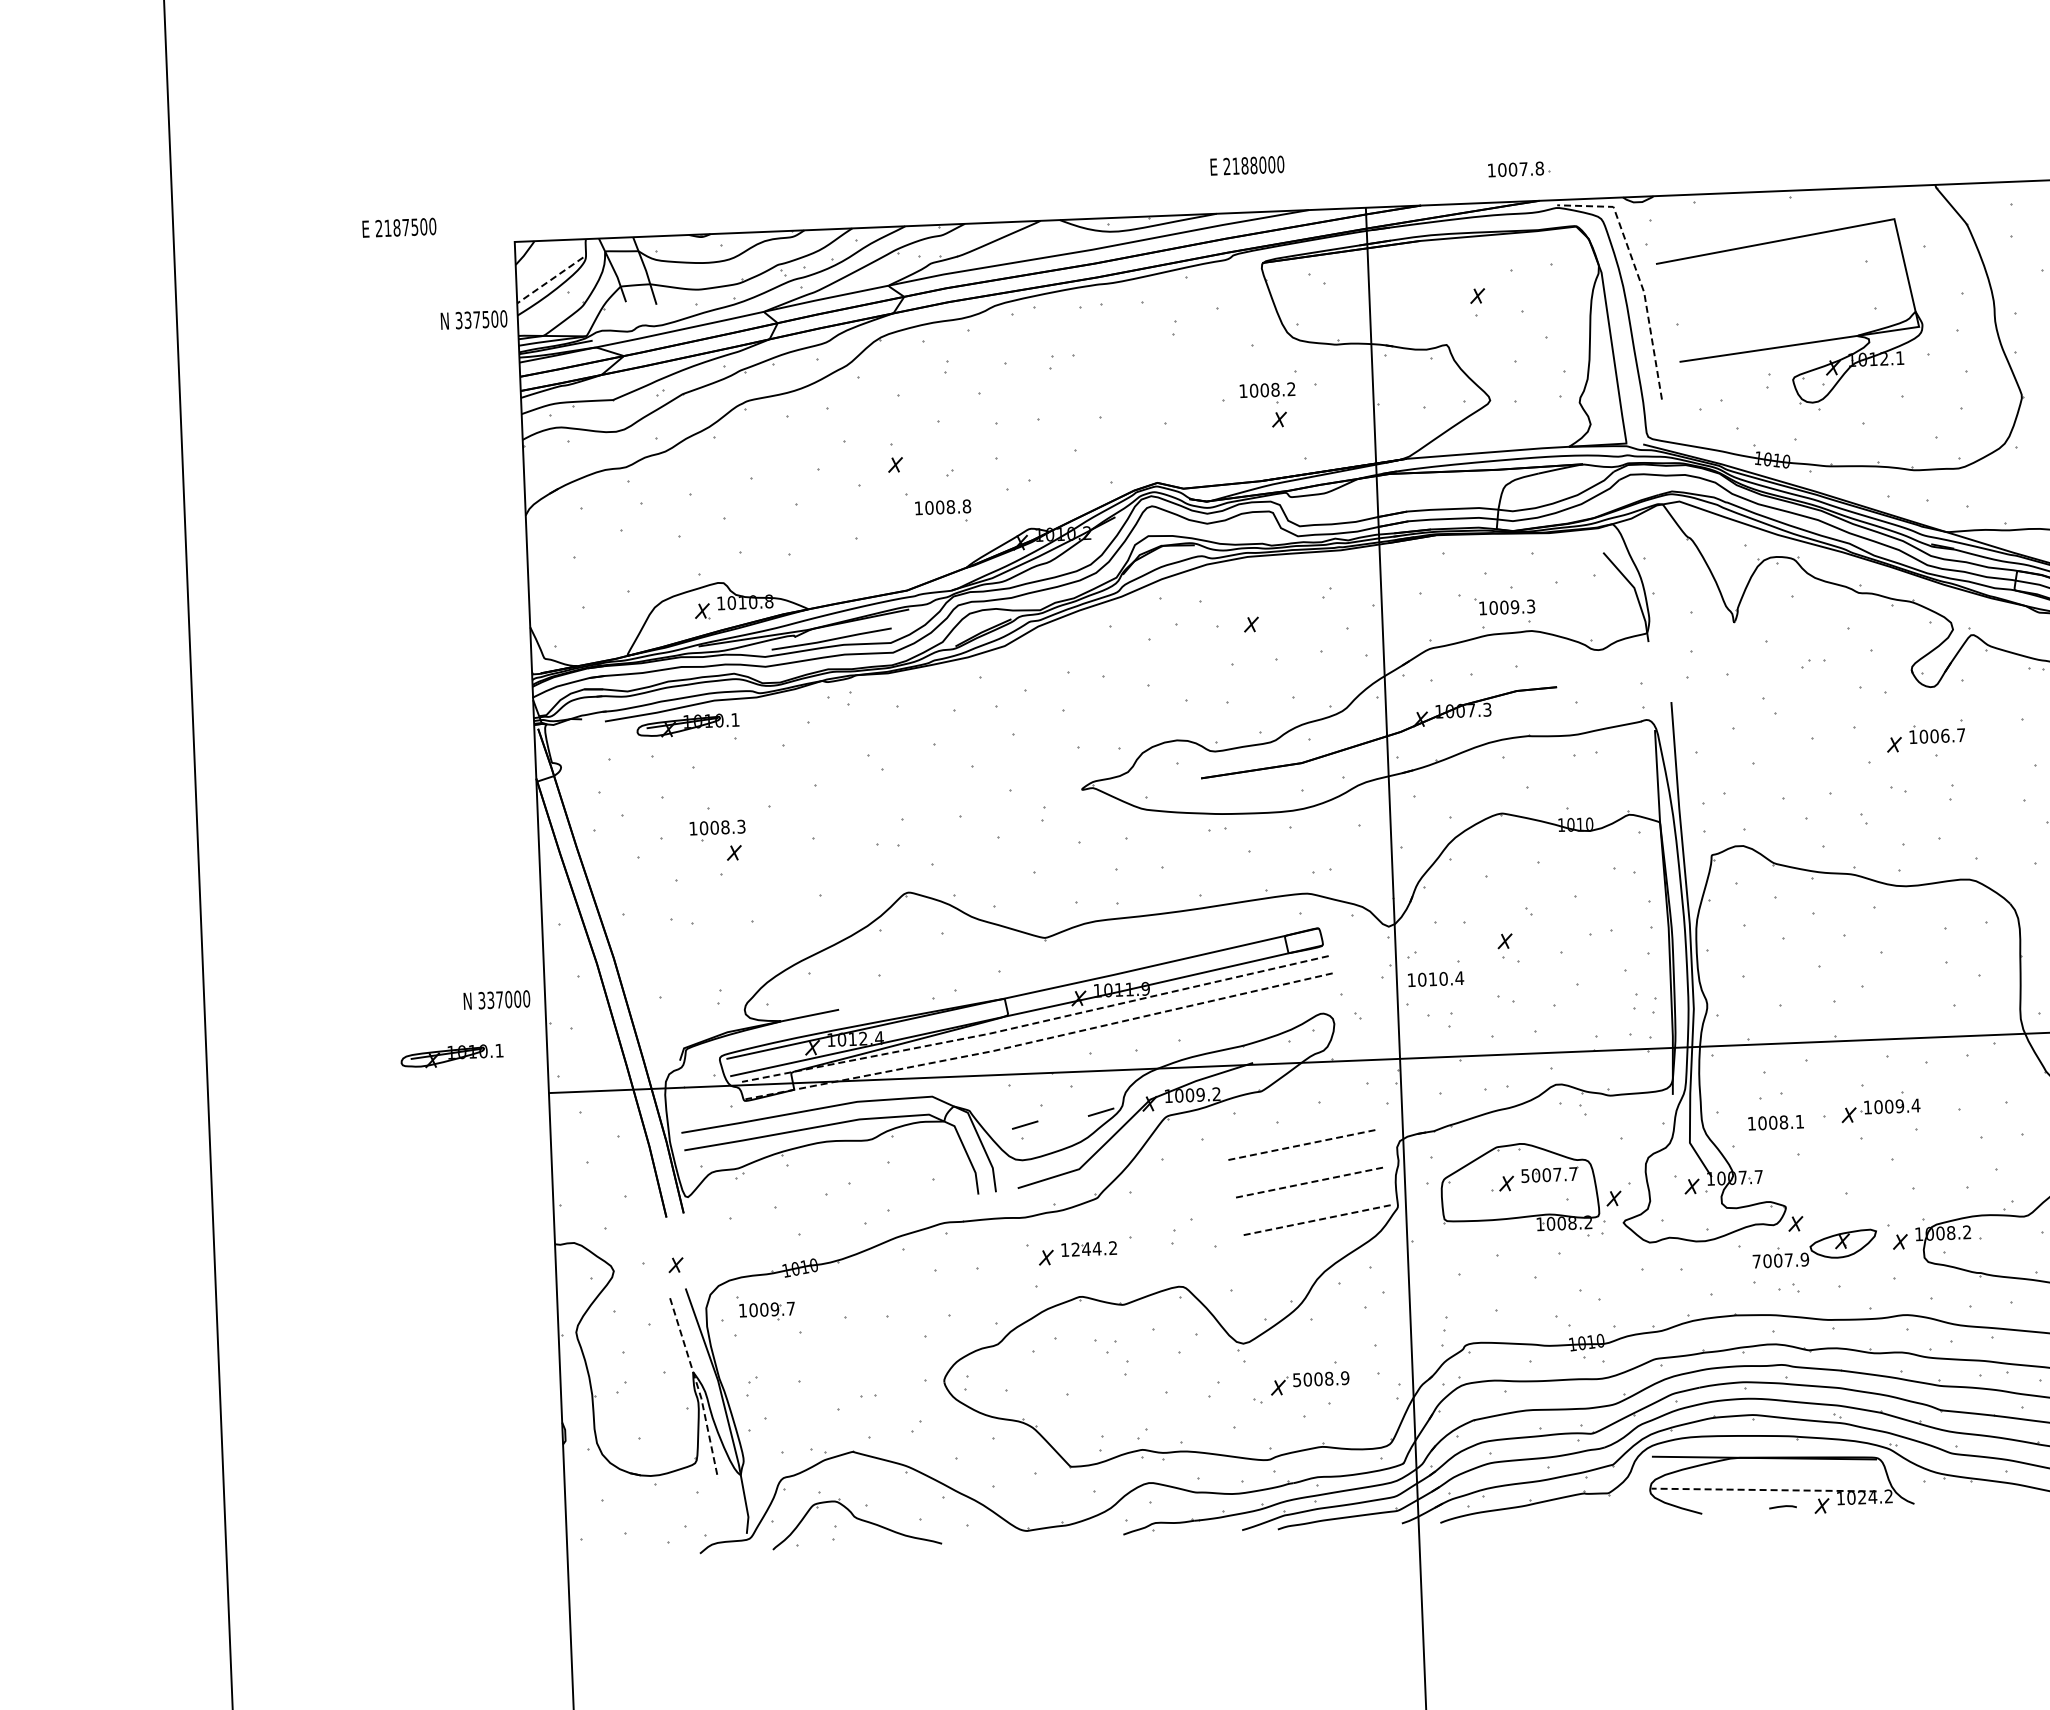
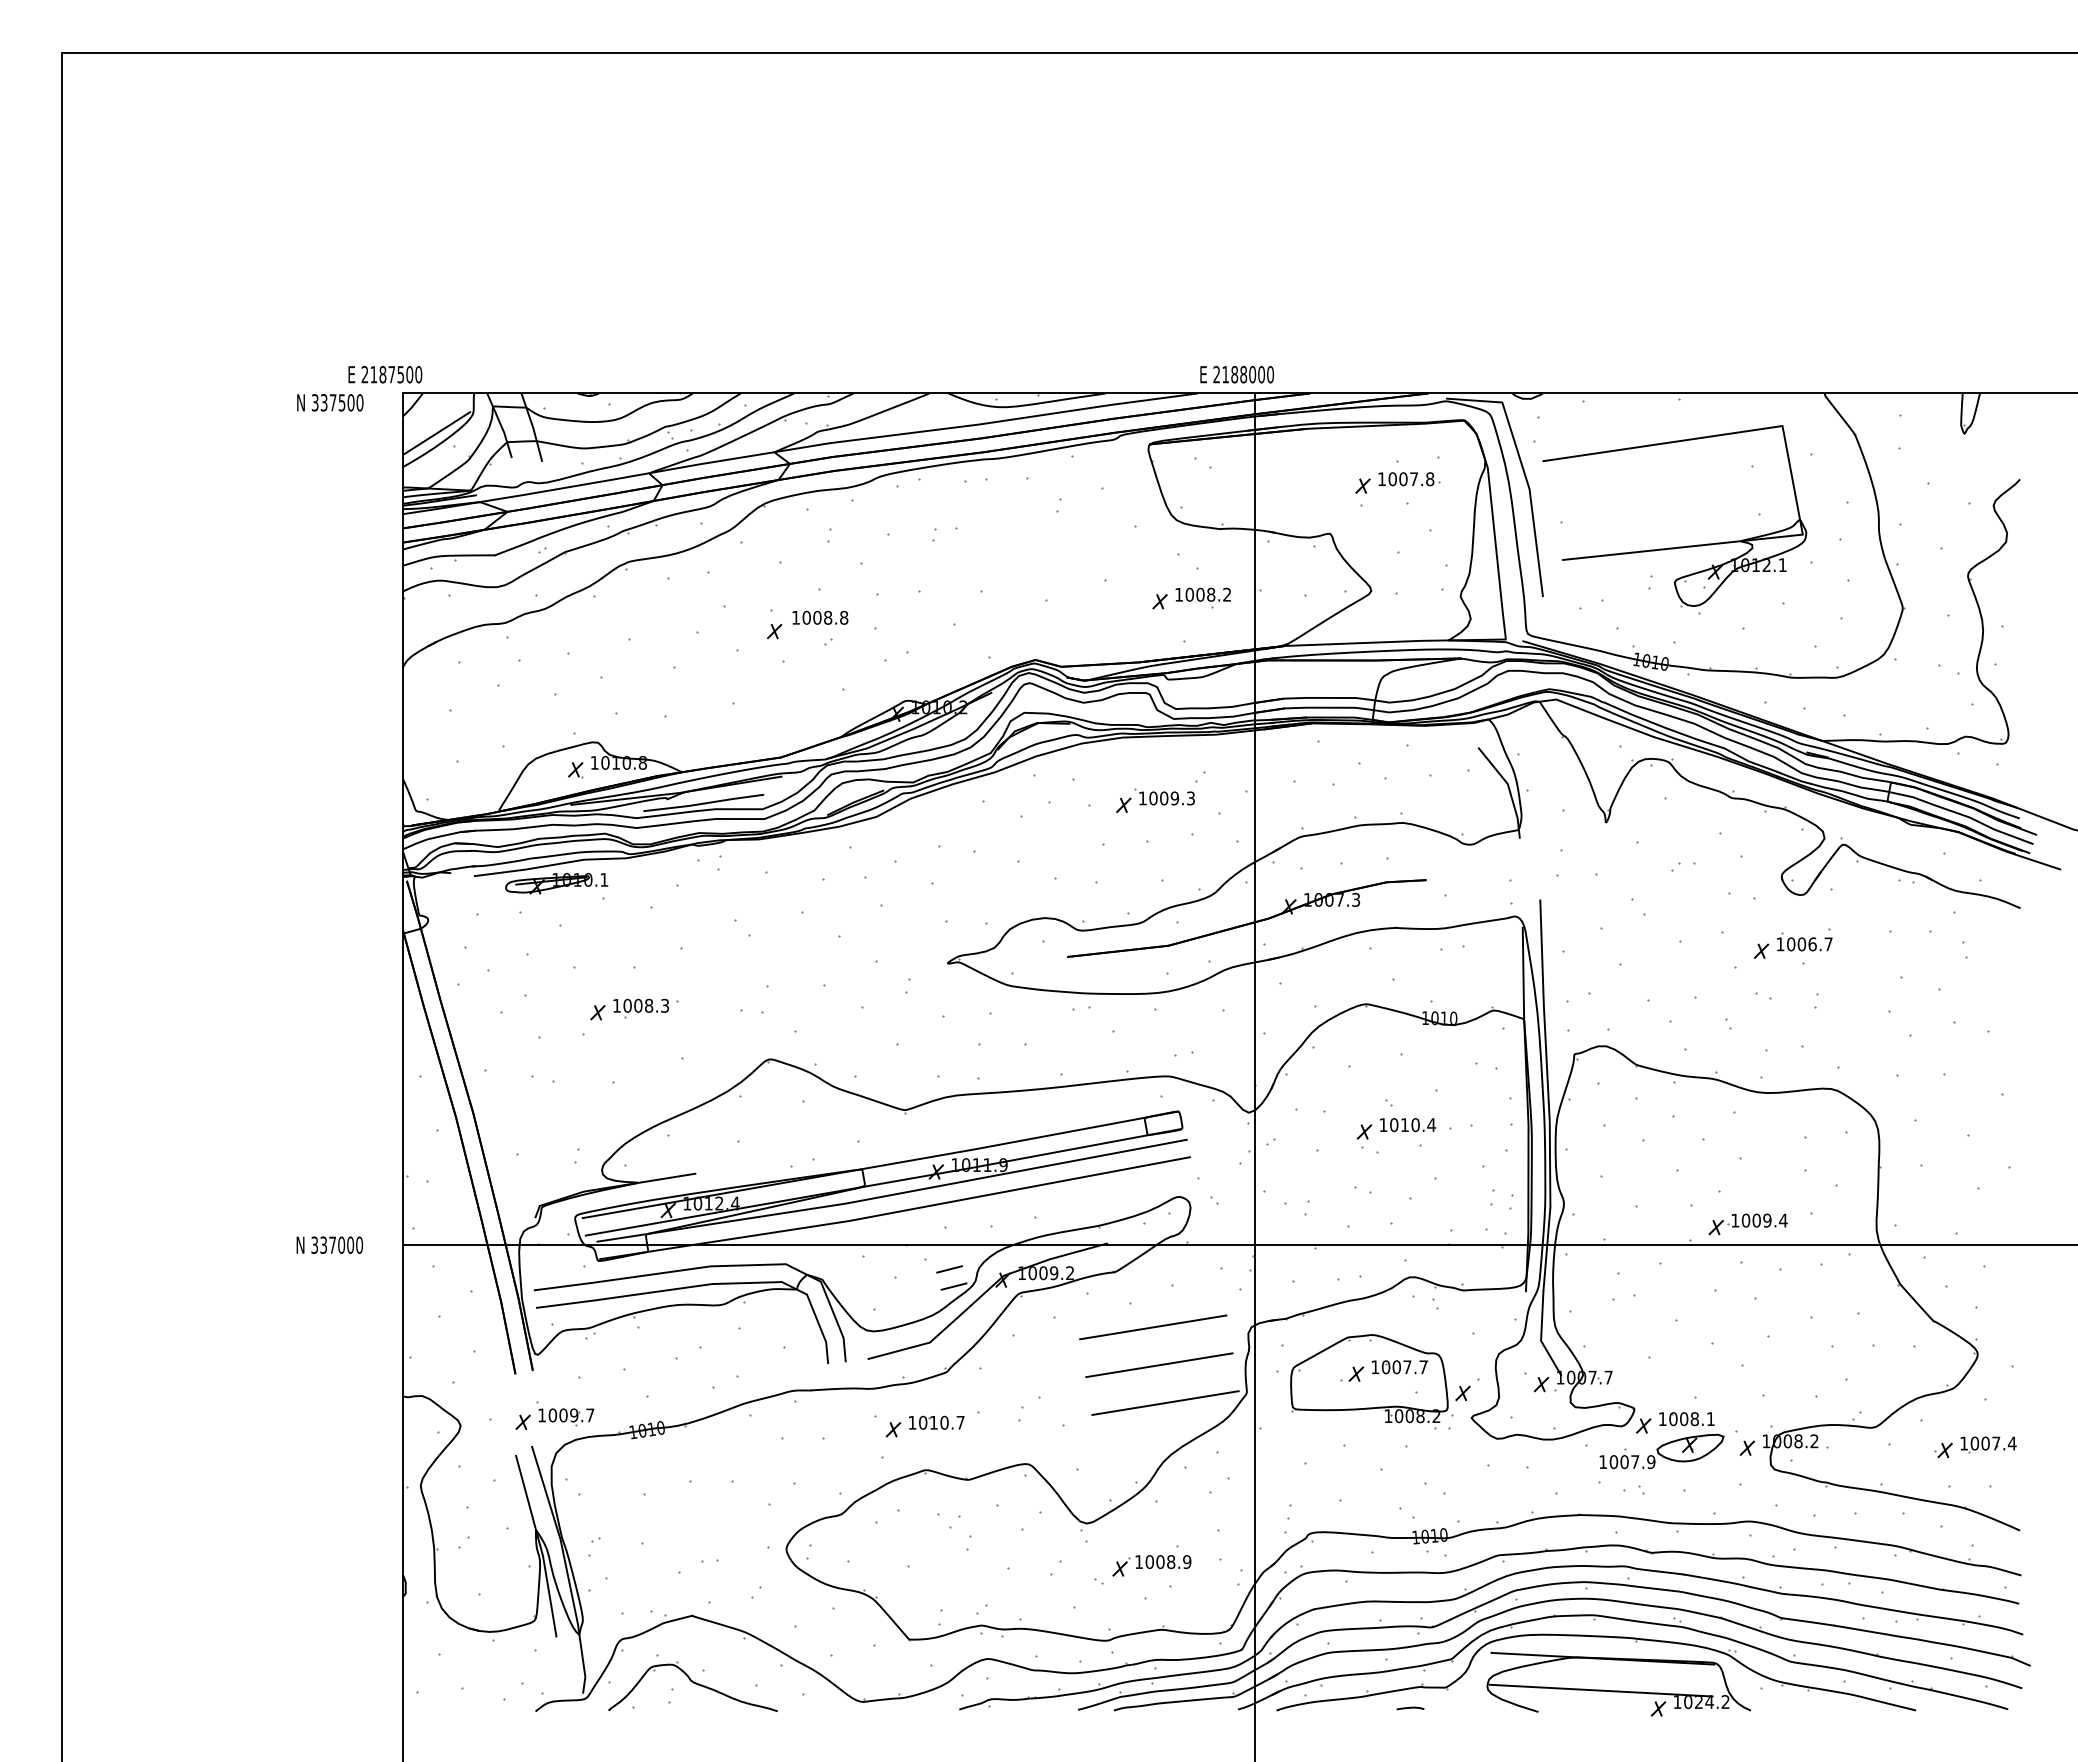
text: (1246, 165) -> (1236, 374), moved
part: (1519, 169) -> (1409, 479), moved
text: (399, 227) -> (385, 374), moved
line: (1637, 273) -> (1523, 470), dashed -> solid
line: (549, 280) -> (436, 433), dashed -> solid
text: (474, 319) -> (330, 402), moved
part: (1266, 392) -> (1202, 597), moved
text: (943, 507) -> (820, 617), moved
part: (1504, 605) -> (1164, 796), moved
part: (716, 830) -> (640, 1008), moved
text: (1435, 979) -> (1407, 1125), moved
text: (496, 999) -> (329, 1244), moved
line: (1035, 1022) -> (892, 1194), dashed -> solid
line: (1039, 1040) -> (895, 1212), dashed -> solid
part: (451, 1056) -> (307, 1204), removed
part: (1880, 1110) -> (1747, 1224), moved
part: (1775, 1123) -> (1686, 1419), moved
line: (1025, 1125) -> (949, 1269), moved
line: (1301, 1145) -> (1152, 1327), dashed -> solid
text: (1525, 1176) -> (1375, 1367), 5007.7 -> 1007.7
line: (1308, 1182) -> (1158, 1365), dashed -> solid
line: (1317, 1220) -> (1165, 1403), dashed -> solid
text: (1094, 1248) -> (941, 1422), 1244.2 -> 1010.7
text: (1757, 1260) -> (1603, 1461), 7007.9 -> 1007.9
part: (766, 1307) -> (565, 1413), moved
text: (1296, 1380) -> (1138, 1562), 5008.9 -> 1008.9
line: (698, 1388) -> (540, 1546), dashed -> solid
line: (1764, 1489) -> (1601, 1690), dashed -> solid
line: (1783, 1507) -> (1410, 1708), moved

